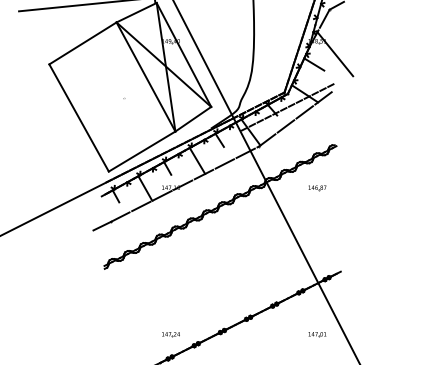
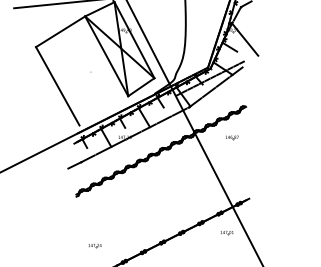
line: (141, 151) -> (103, 110), removed
part: (170, 335) -> (94, 246), moved
part: (316, 335) -> (226, 233), moved

